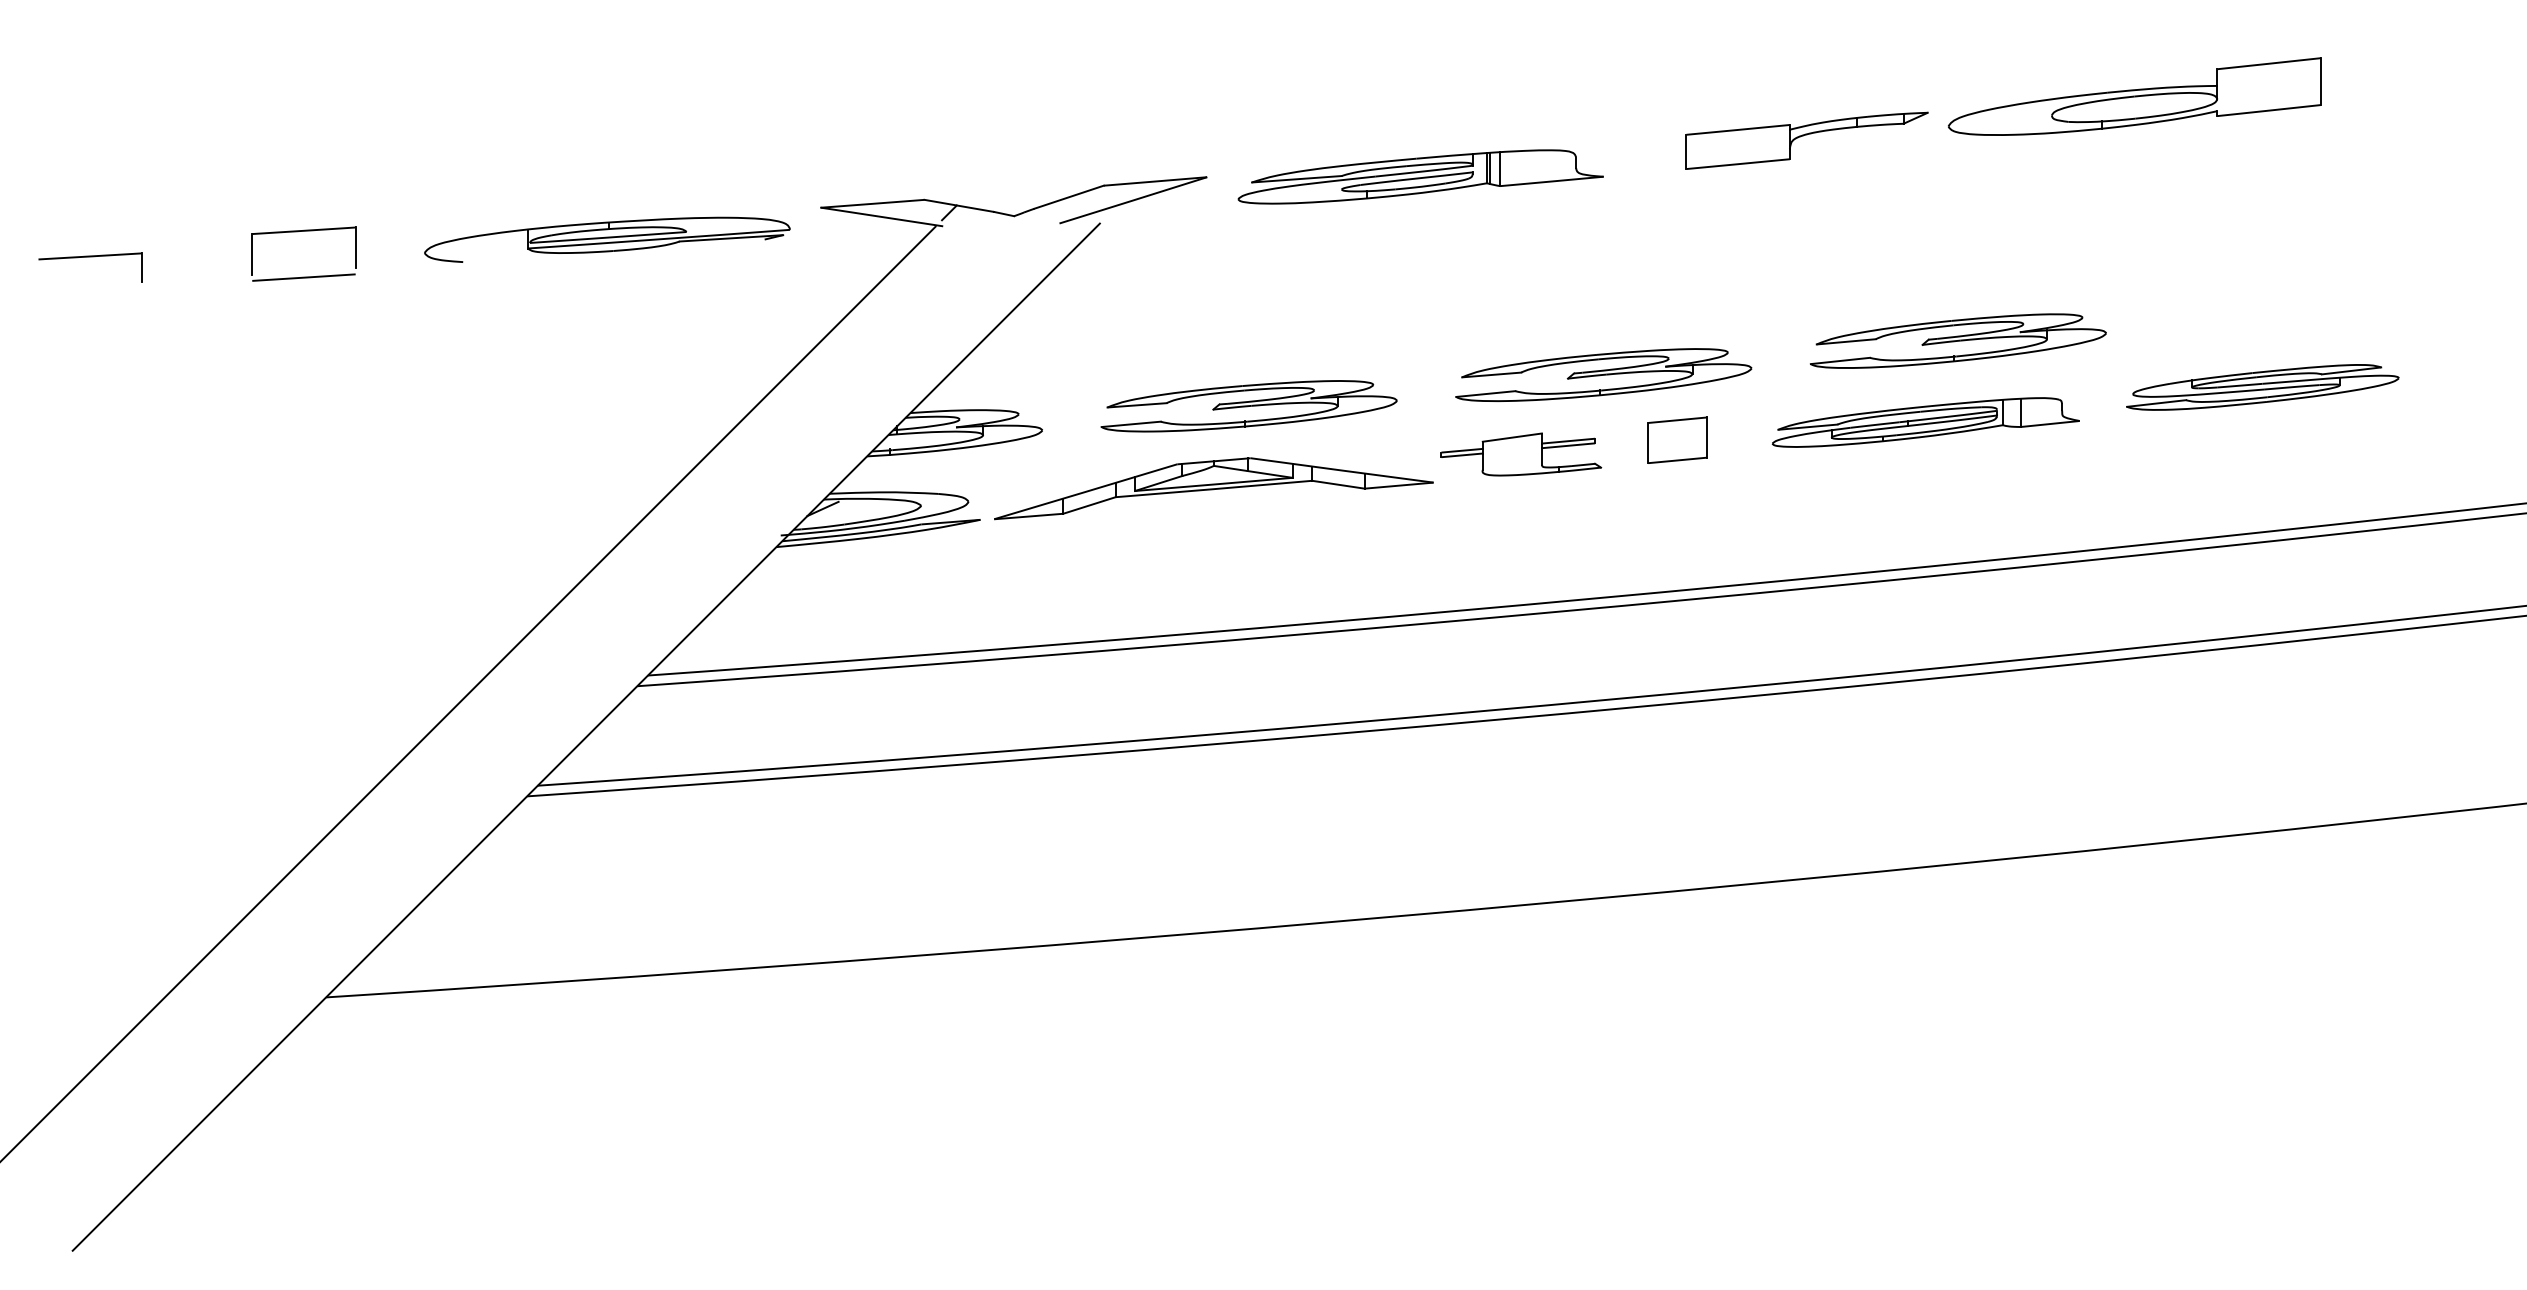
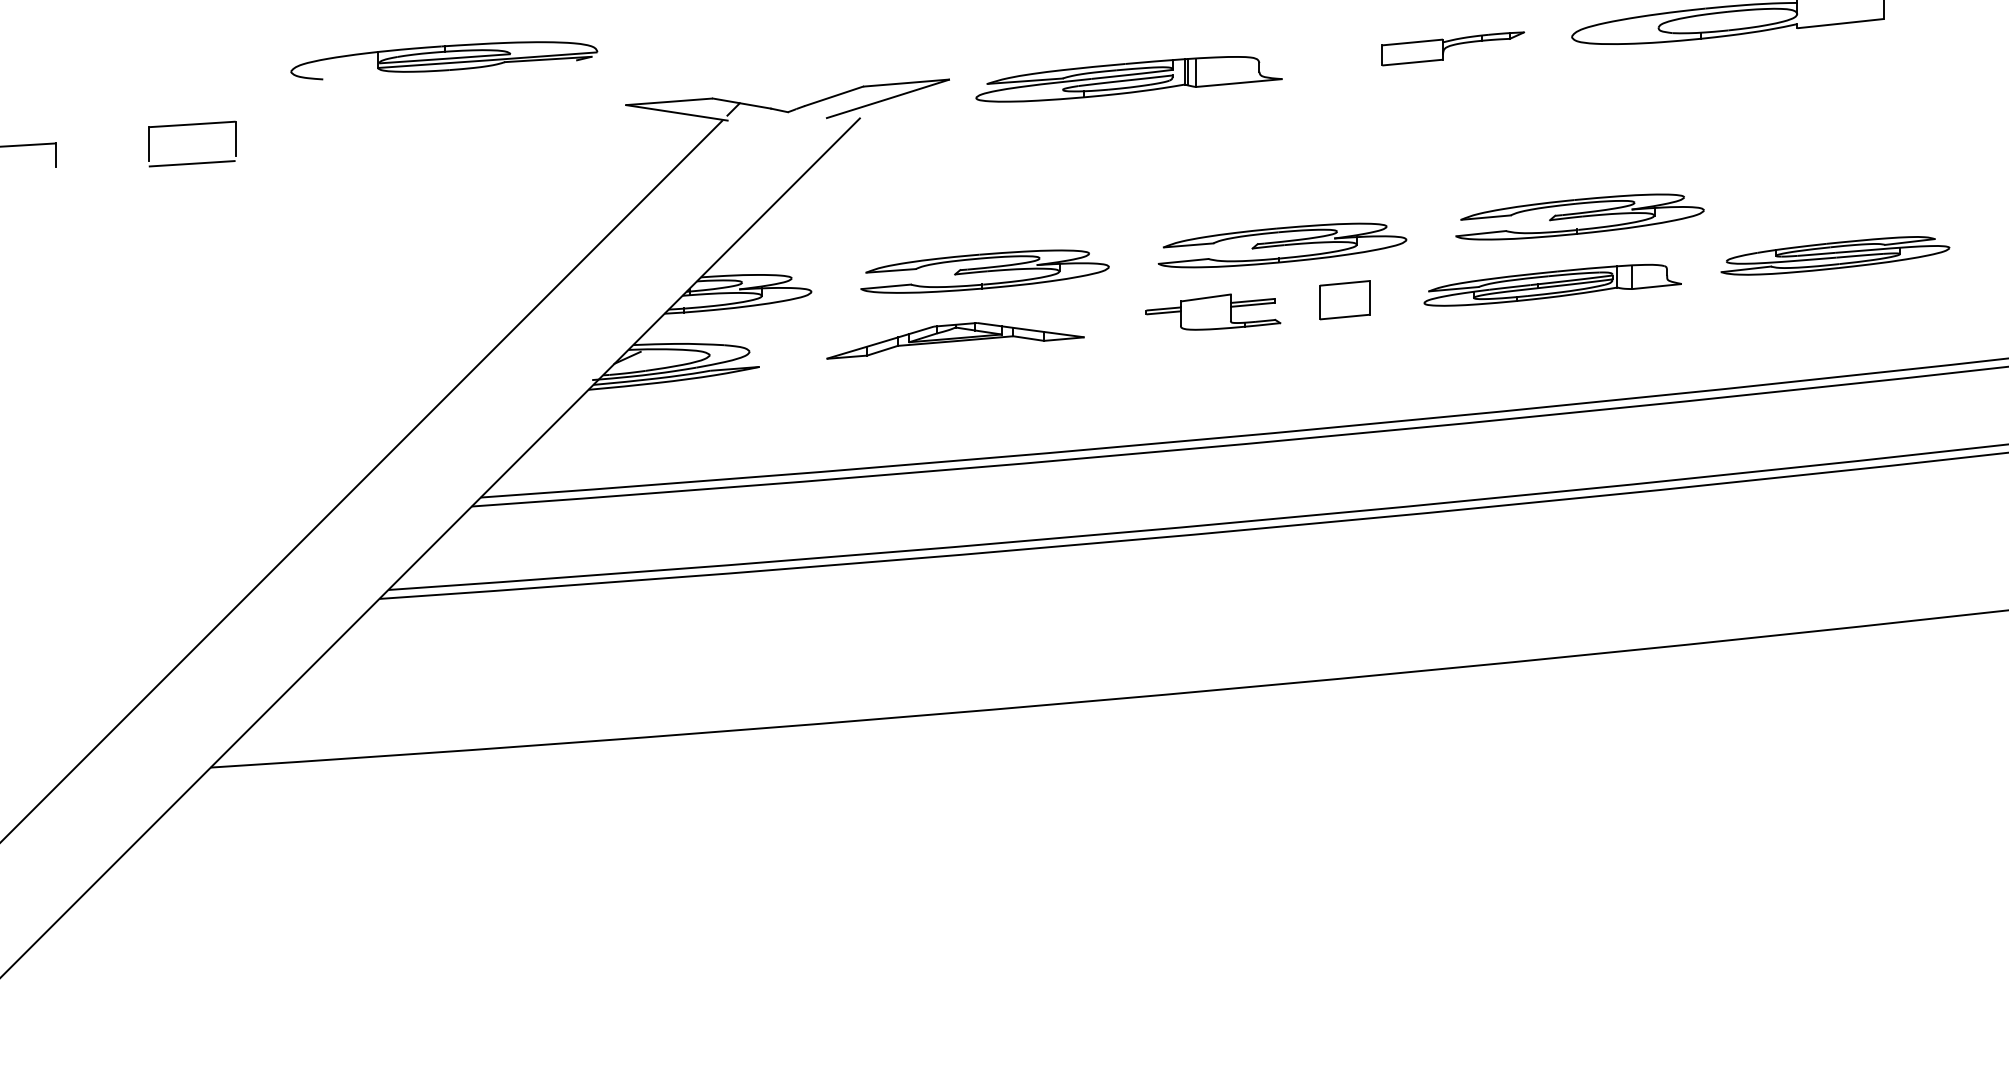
part: (1806, 140) -> (1452, 48), size x0.7
part: (607, 239) -> (444, 60), moved
part: (1213, 488) -> (955, 340), size x0.7

